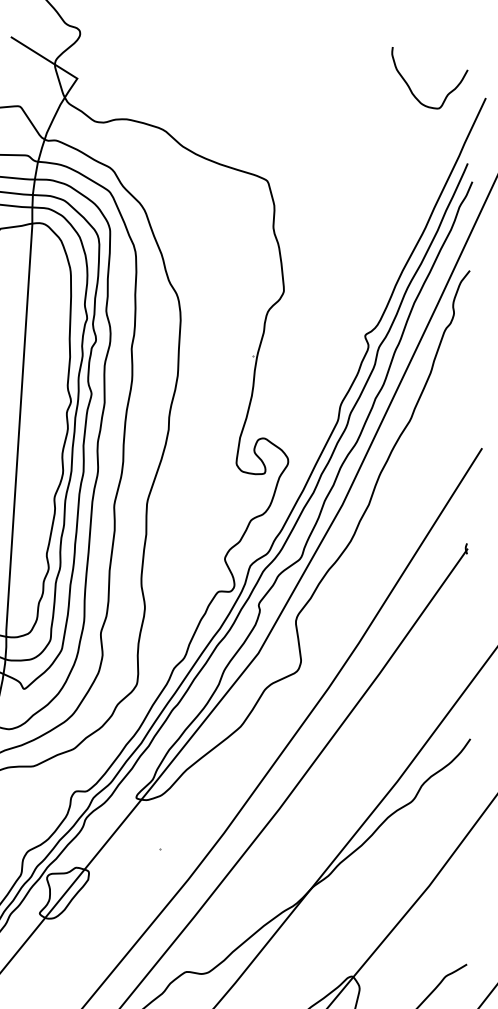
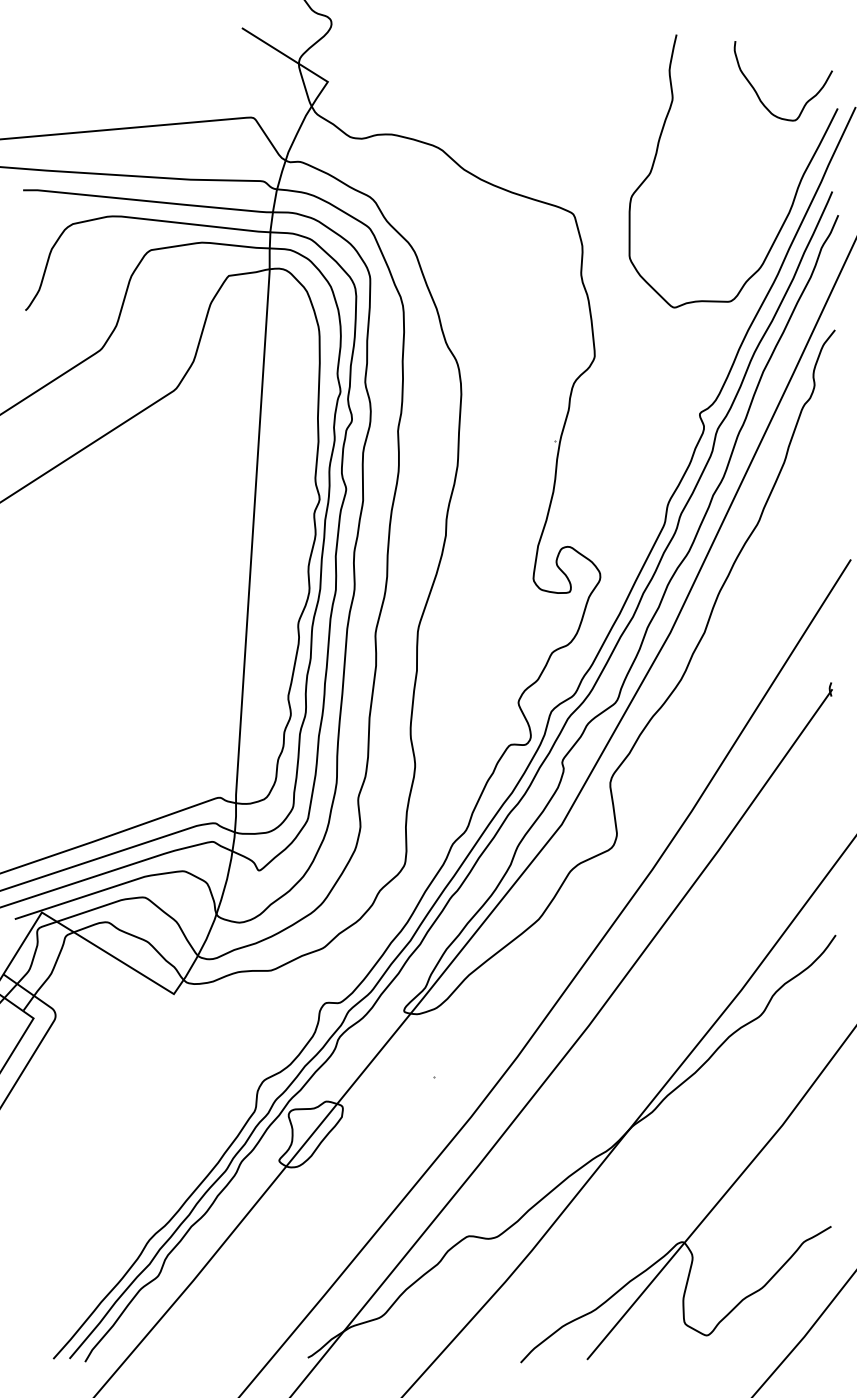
curve: (439, 163) -> (795, 191), added

